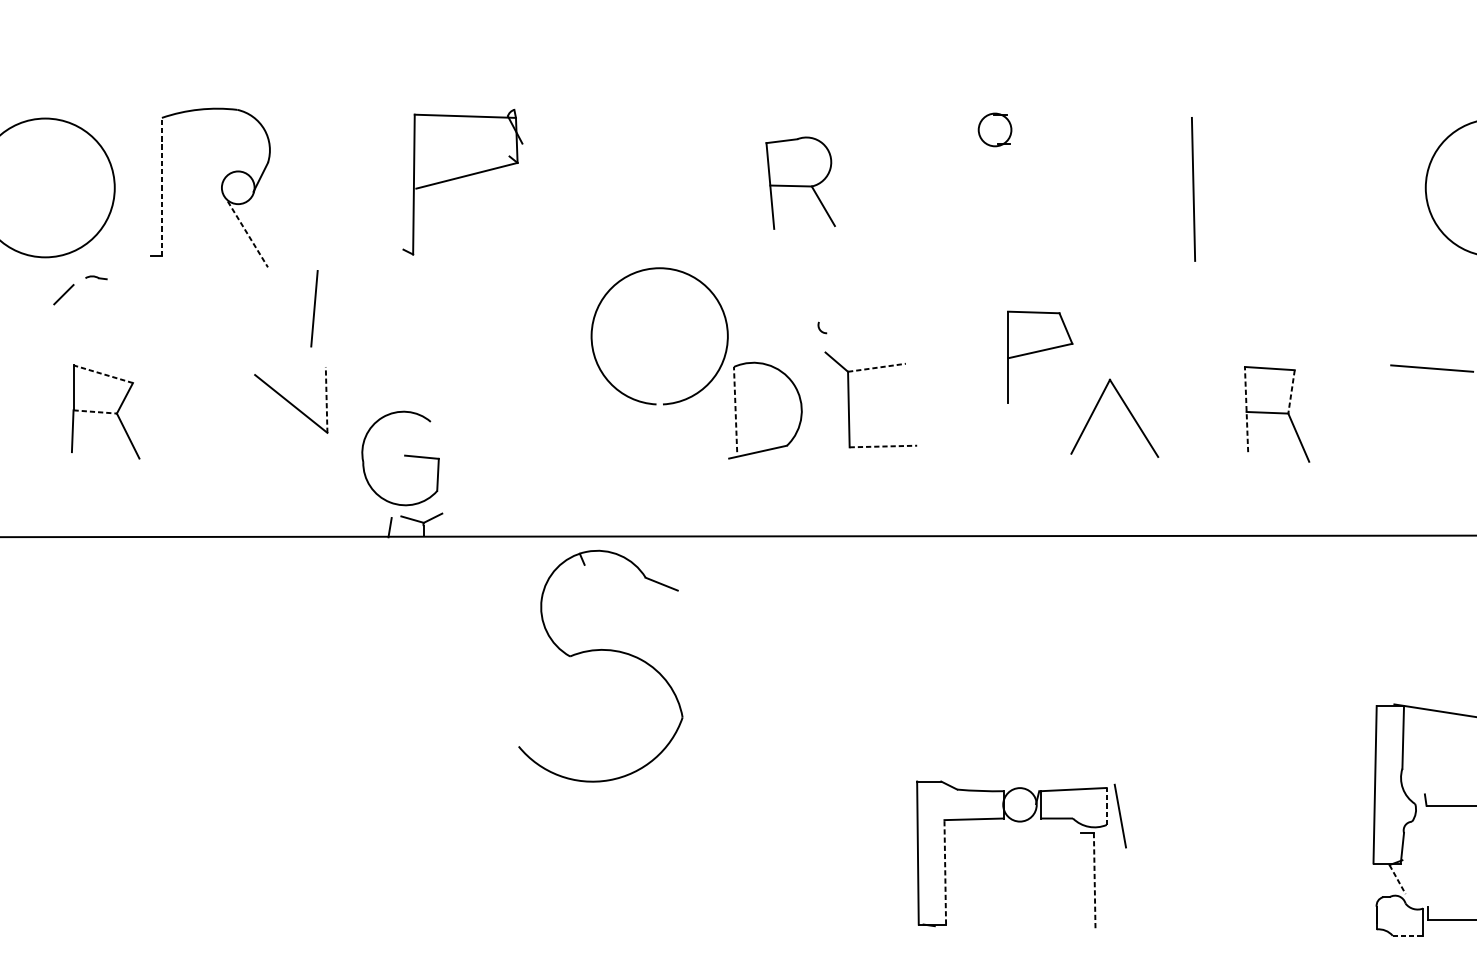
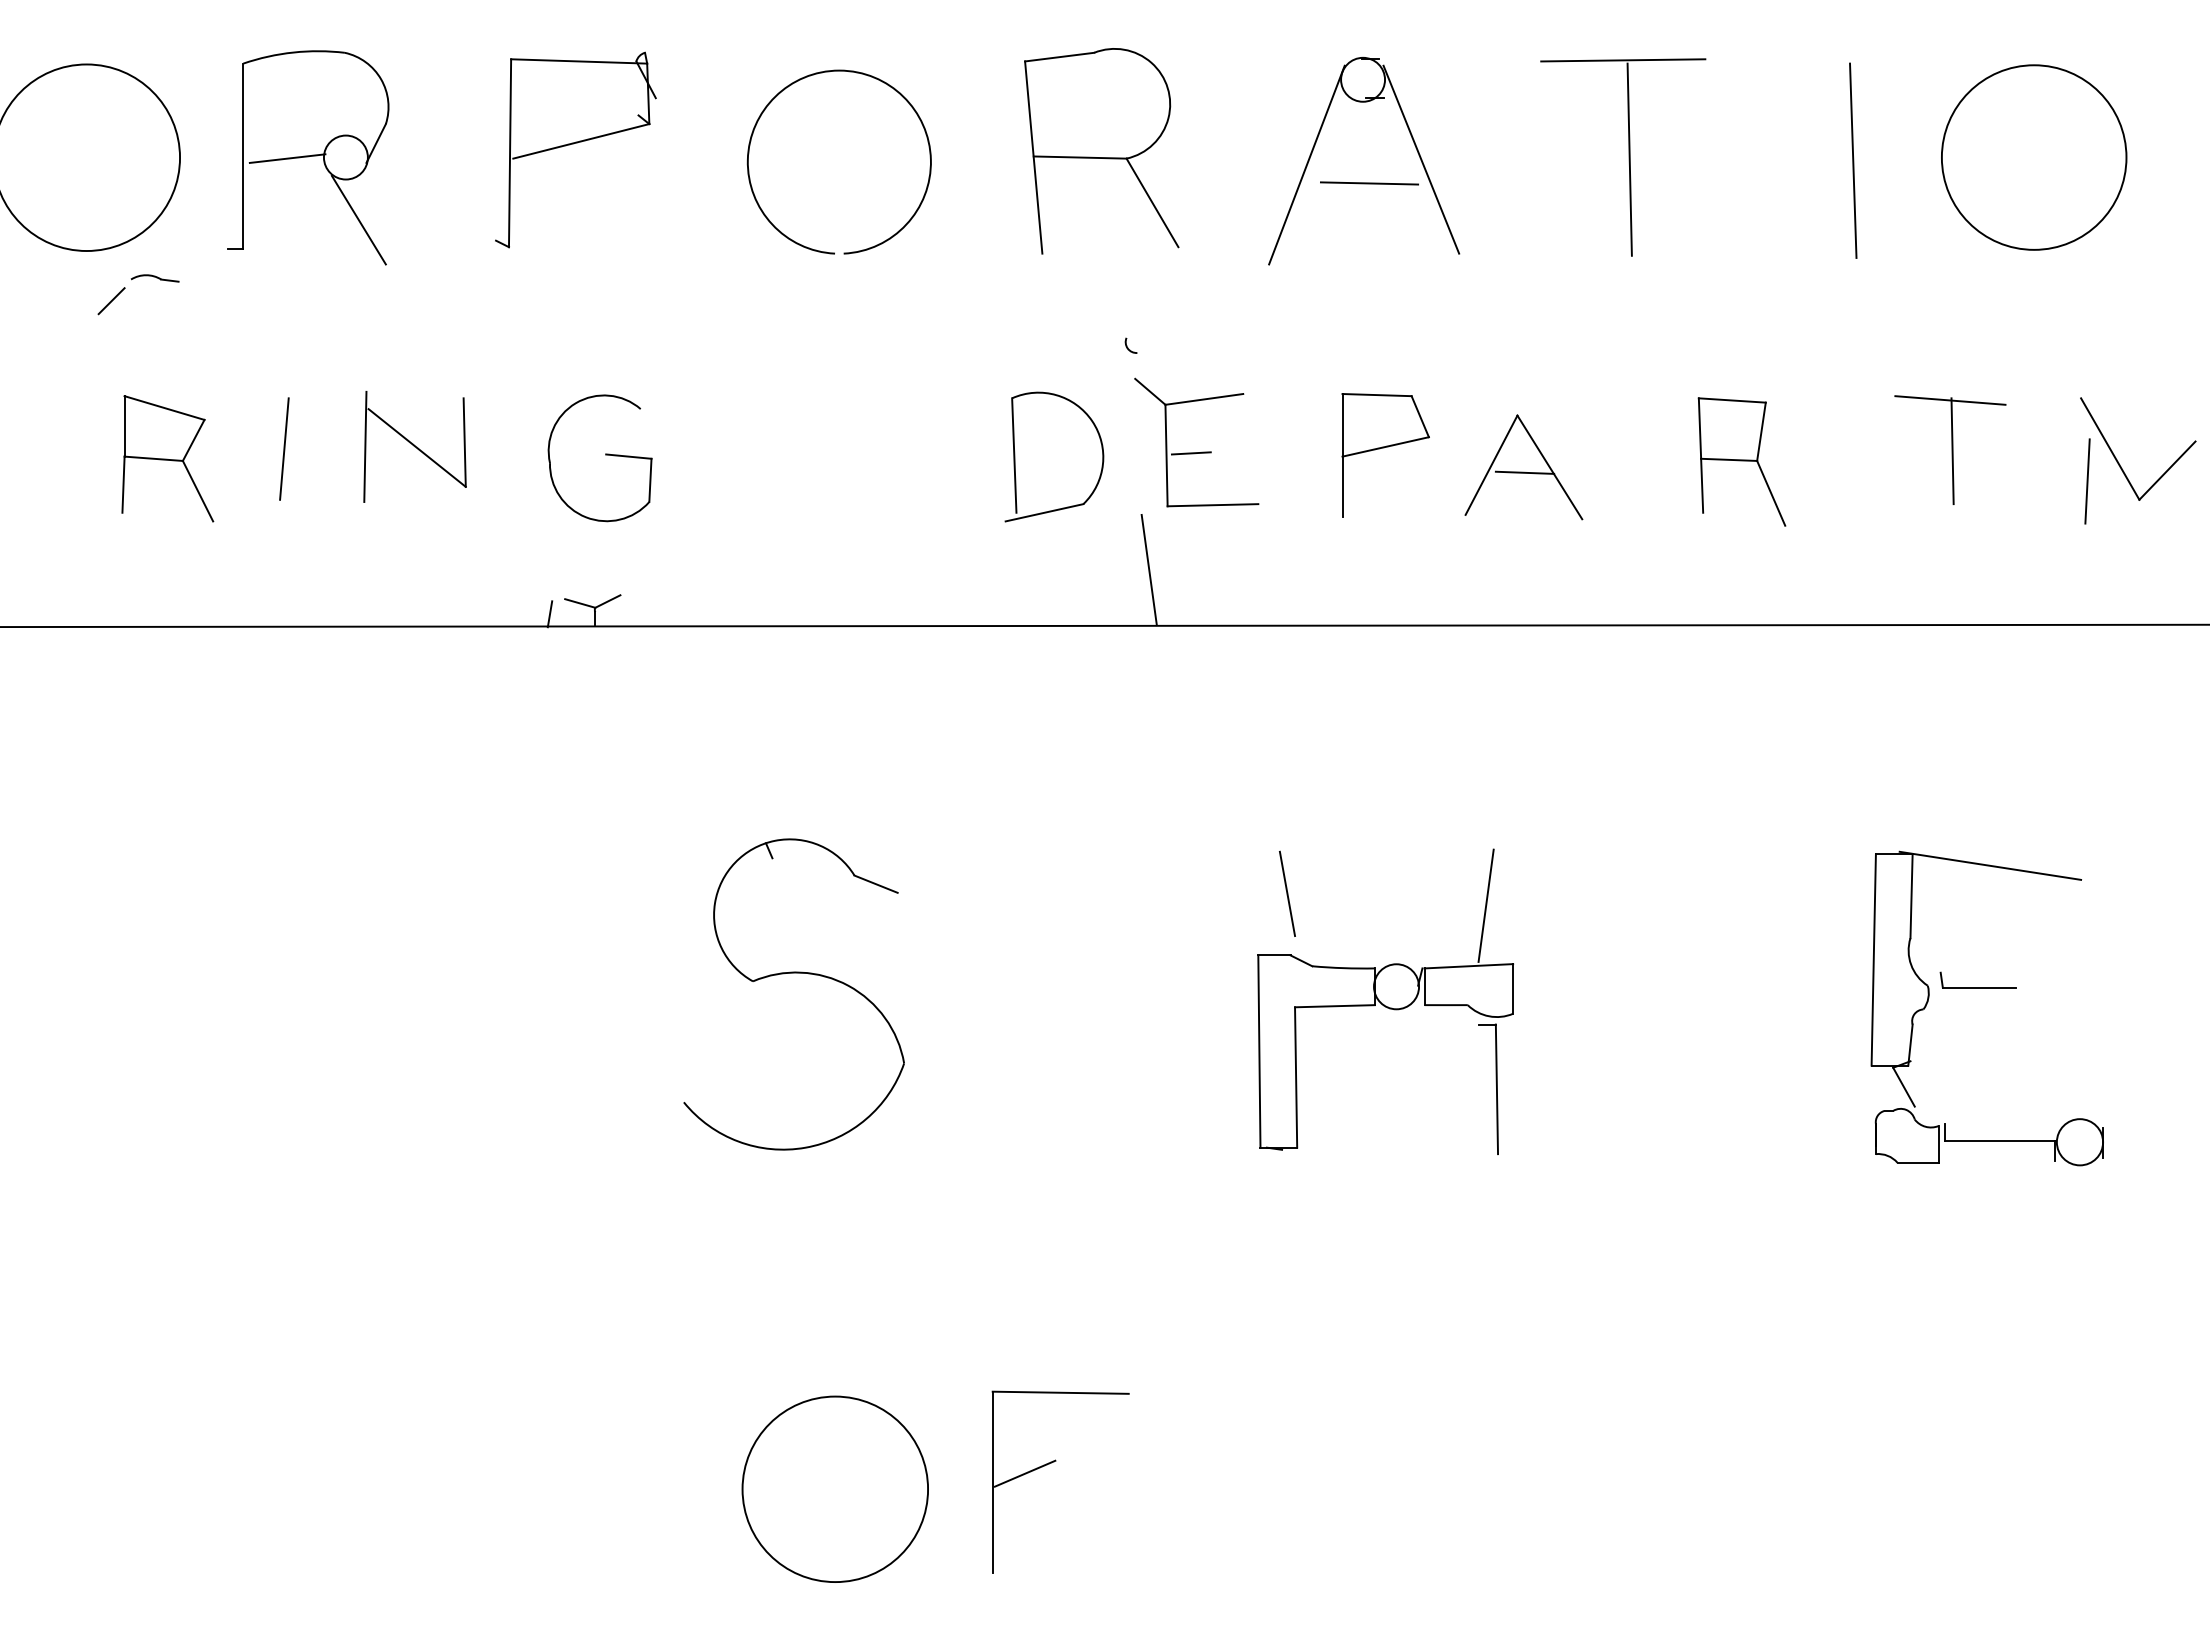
line: (1188, 115) -> (1623, 60), added
part: (462, 181) -> (575, 149), moved
part: (800, 183) -> (1101, 151), size x1.67
line: (162, 187) -> (243, 156), dashed -> solid
line: (194, 188) -> (287, 158), added
line: (1038, 189) -> (1421, 159), added
line: (1360, 190) -> (1853, 160), added
line: (953, 192) -> (1306, 164), added
line: (999, 207) -> (1369, 183), added
line: (247, 234) -> (358, 220), dashed -> solid
part: (95, 277) -> (154, 278), size x1.67
arc: (612, 288) -> (775, 98), moved
line: (314, 308) -> (284, 448), moved
part: (1039, 352) -> (1384, 448), moved
line: (877, 367) -> (1204, 399), dashed -> solid
line: (103, 374) -> (164, 408), dashed -> solid
line: (1291, 392) -> (1761, 432), dashed -> solid
line: (326, 399) -> (464, 442), dashed -> solid
line: (252, 402) -> (365, 446), added
line: (1433, 406) -> (1952, 451), added
line: (866, 408) -> (1190, 453), added
line: (735, 409) -> (1014, 455), dashed -> solid
line: (1246, 409) -> (1700, 455), dashed -> solid
line: (95, 411) -> (154, 458), dashed -> solid
line: (1115, 422) -> (1524, 472), added
line: (883, 446) -> (1213, 505), dashed -> solid
part: (404, 456) -> (605, 455), moved
line: (835, 494) -> (1148, 569), added
part: (600, 650) -> (793, 973), moved
line: (1086, 744) -> (1485, 905), added
line: (1107, 806) -> (1513, 988), dashed -> solid
line: (1120, 815) -> (1287, 893), moved
line: (945, 871) -> (1296, 1076), dashed -> solid
line: (1397, 879) -> (1904, 1087), dashed -> solid
line: (1094, 881) -> (1496, 1089), dashed -> solid
line: (1408, 935) -> (1918, 1162), dashed -> solid

